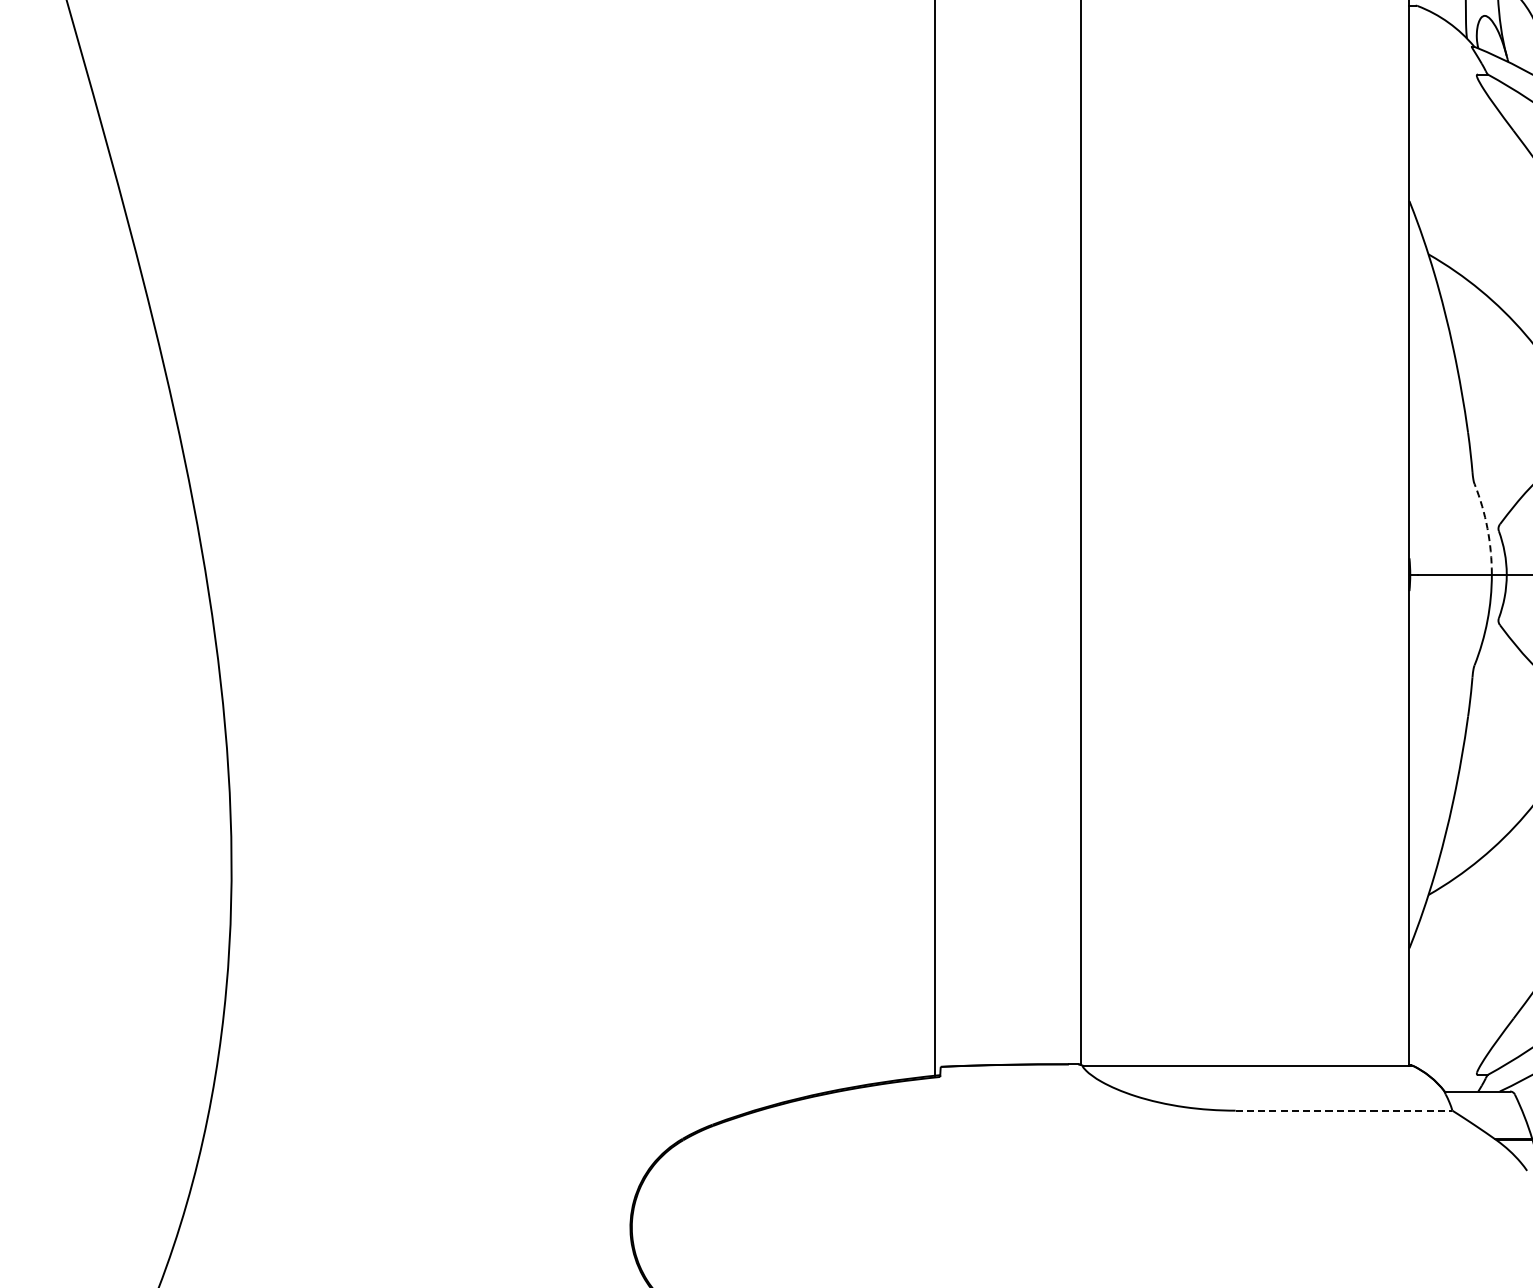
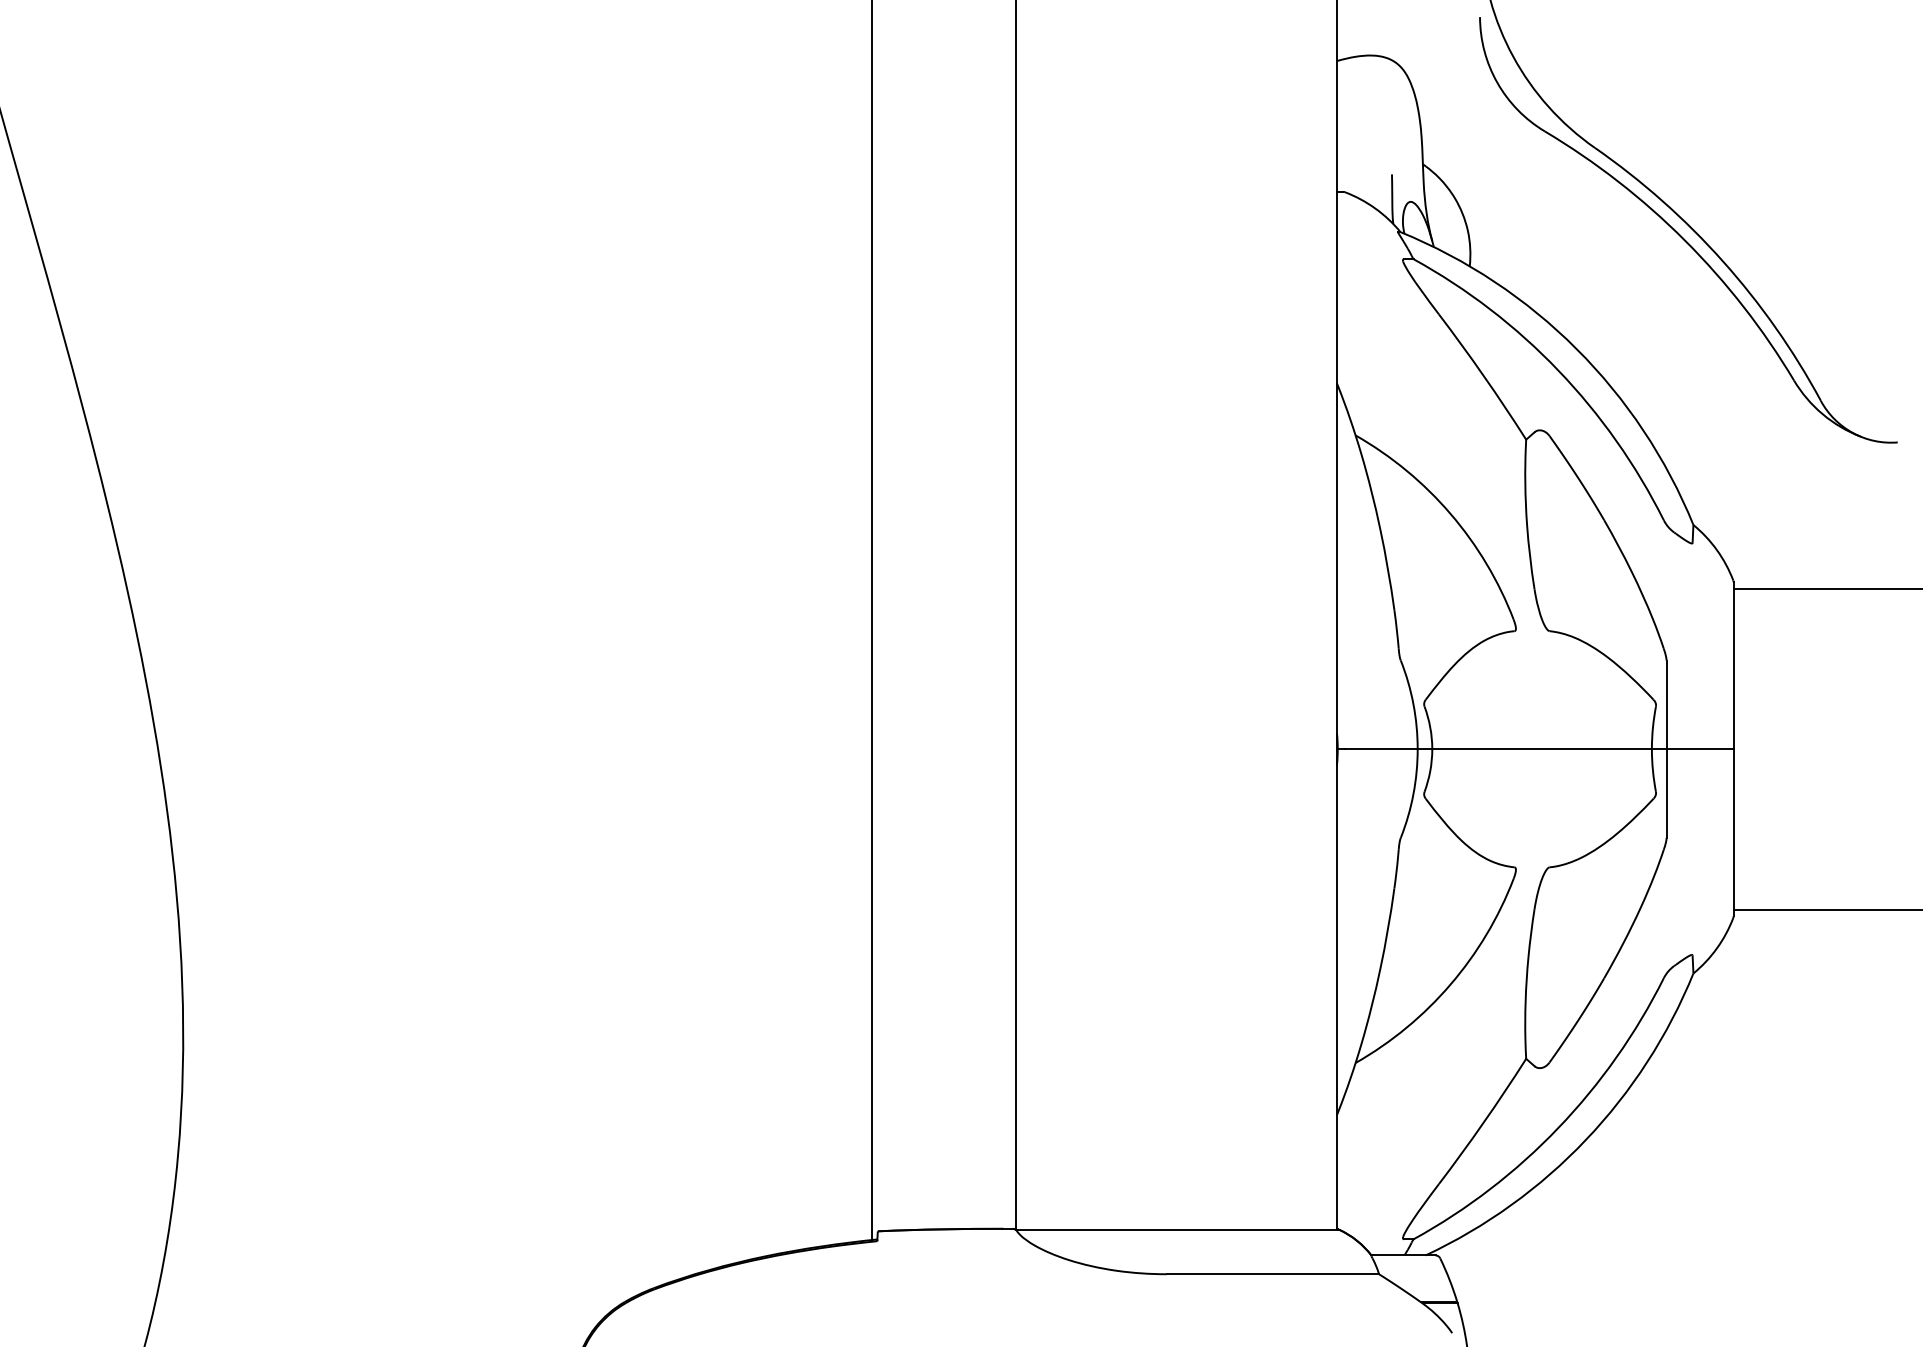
arc: (1487, 529) -> (1413, 704), dashed -> solid
line: (1344, 1110) -> (1273, 1274), dashed -> solid

